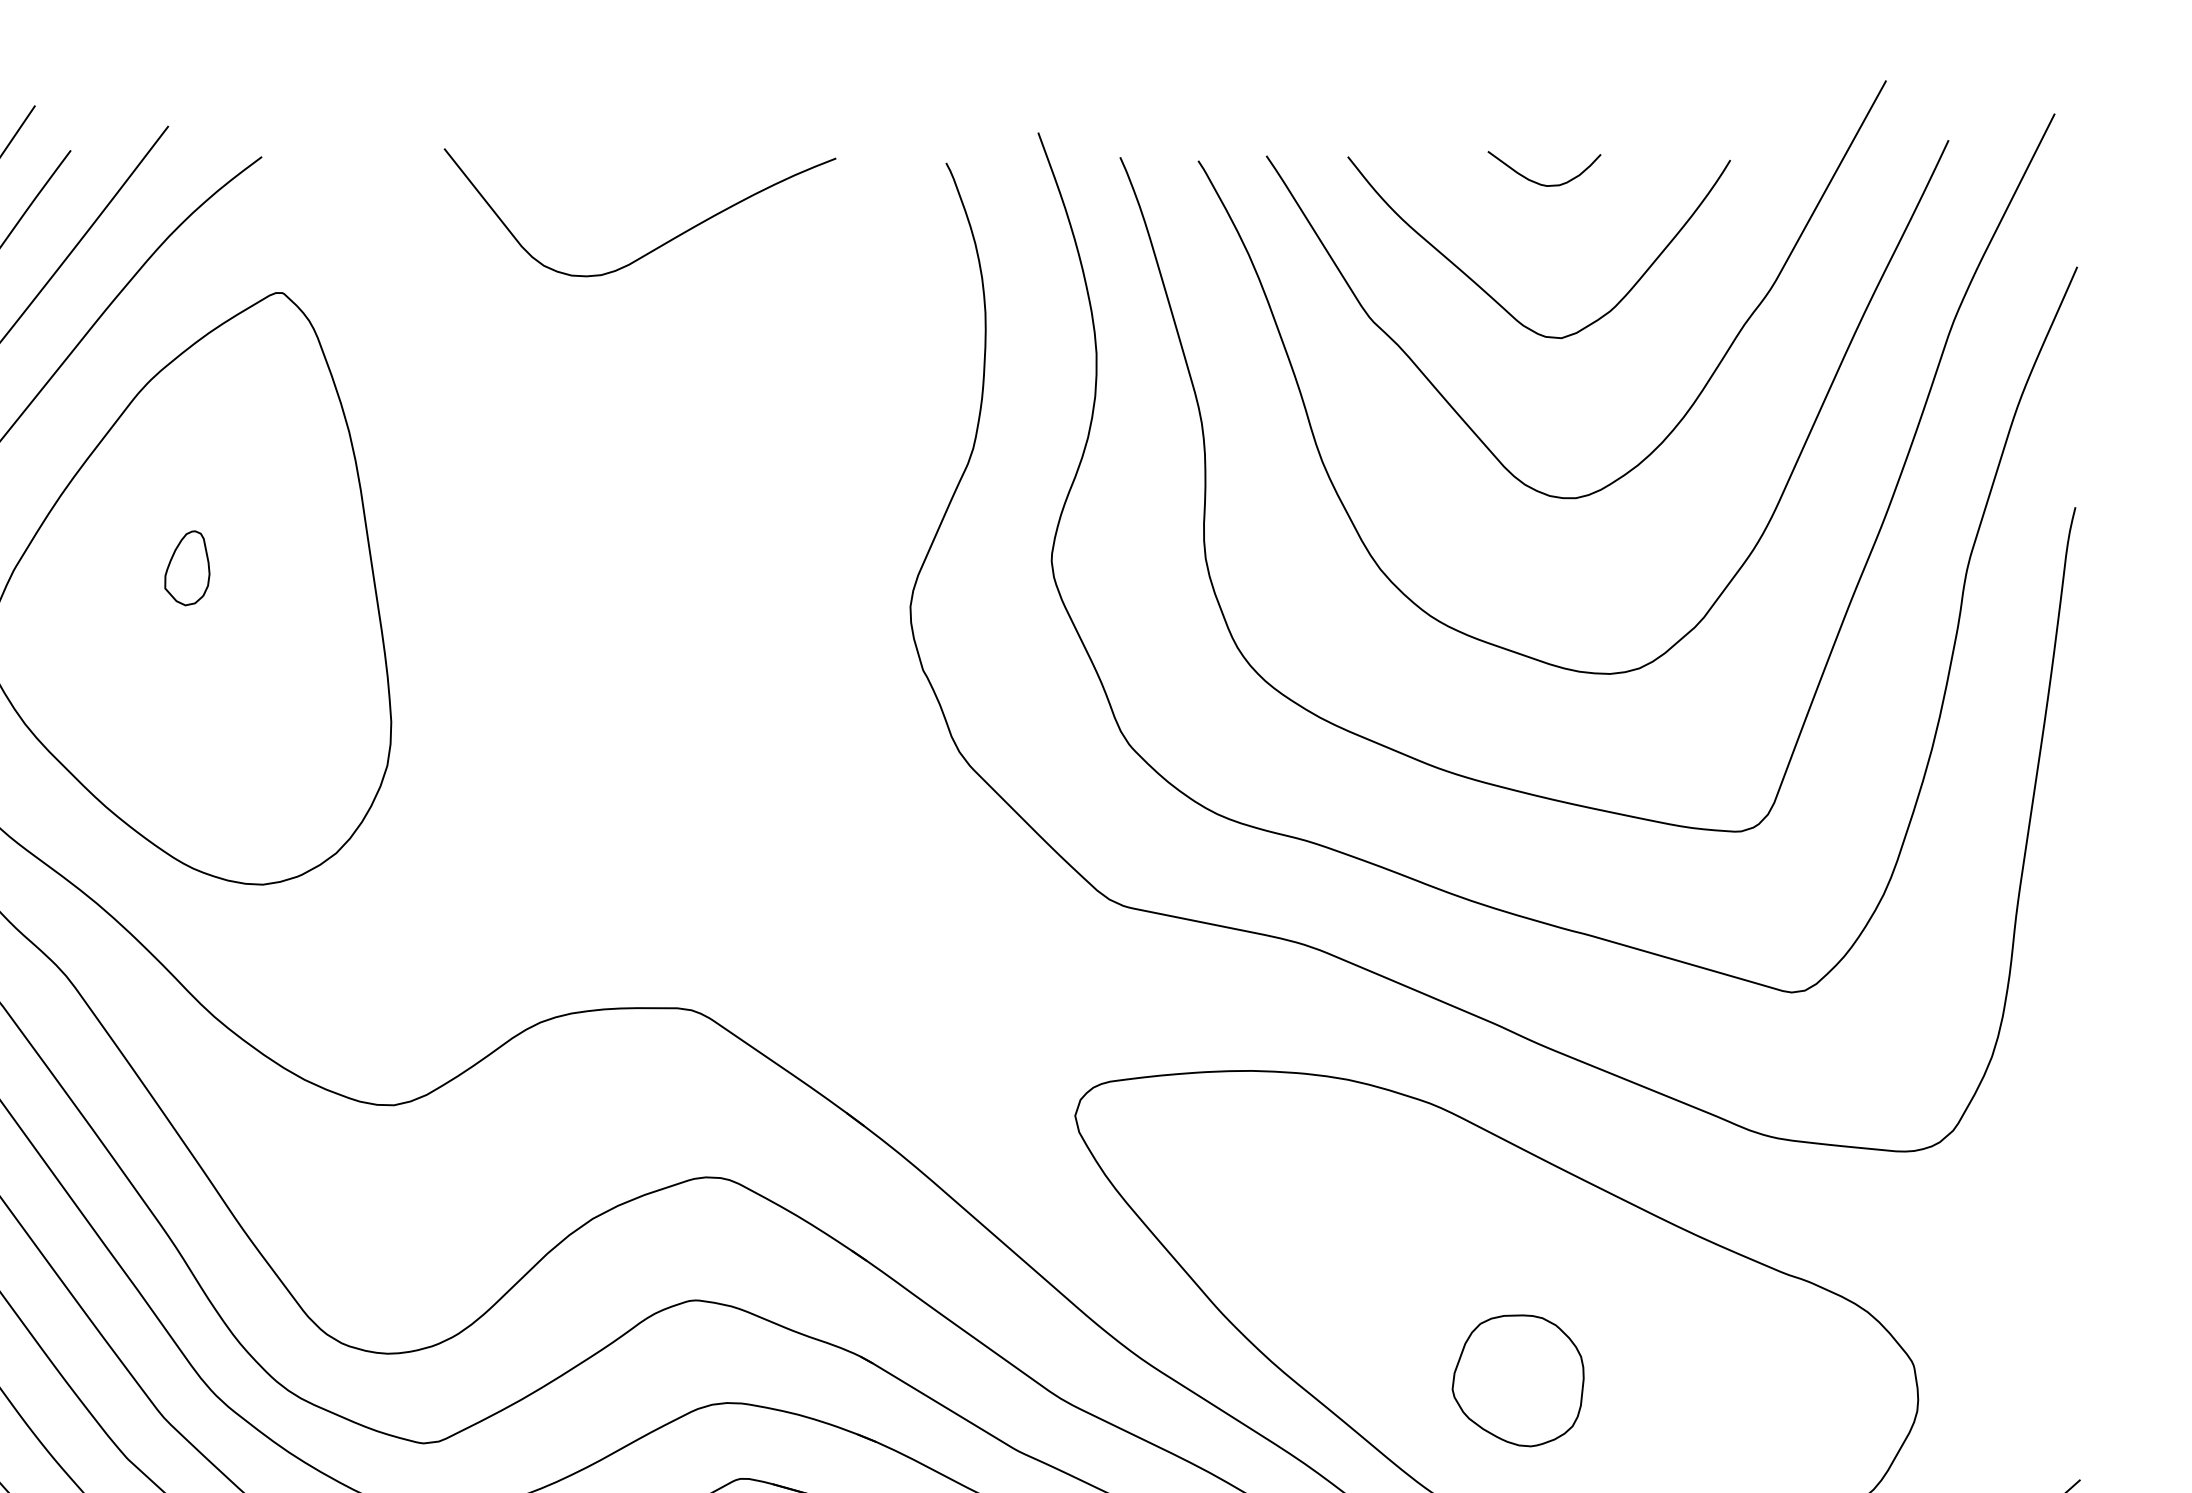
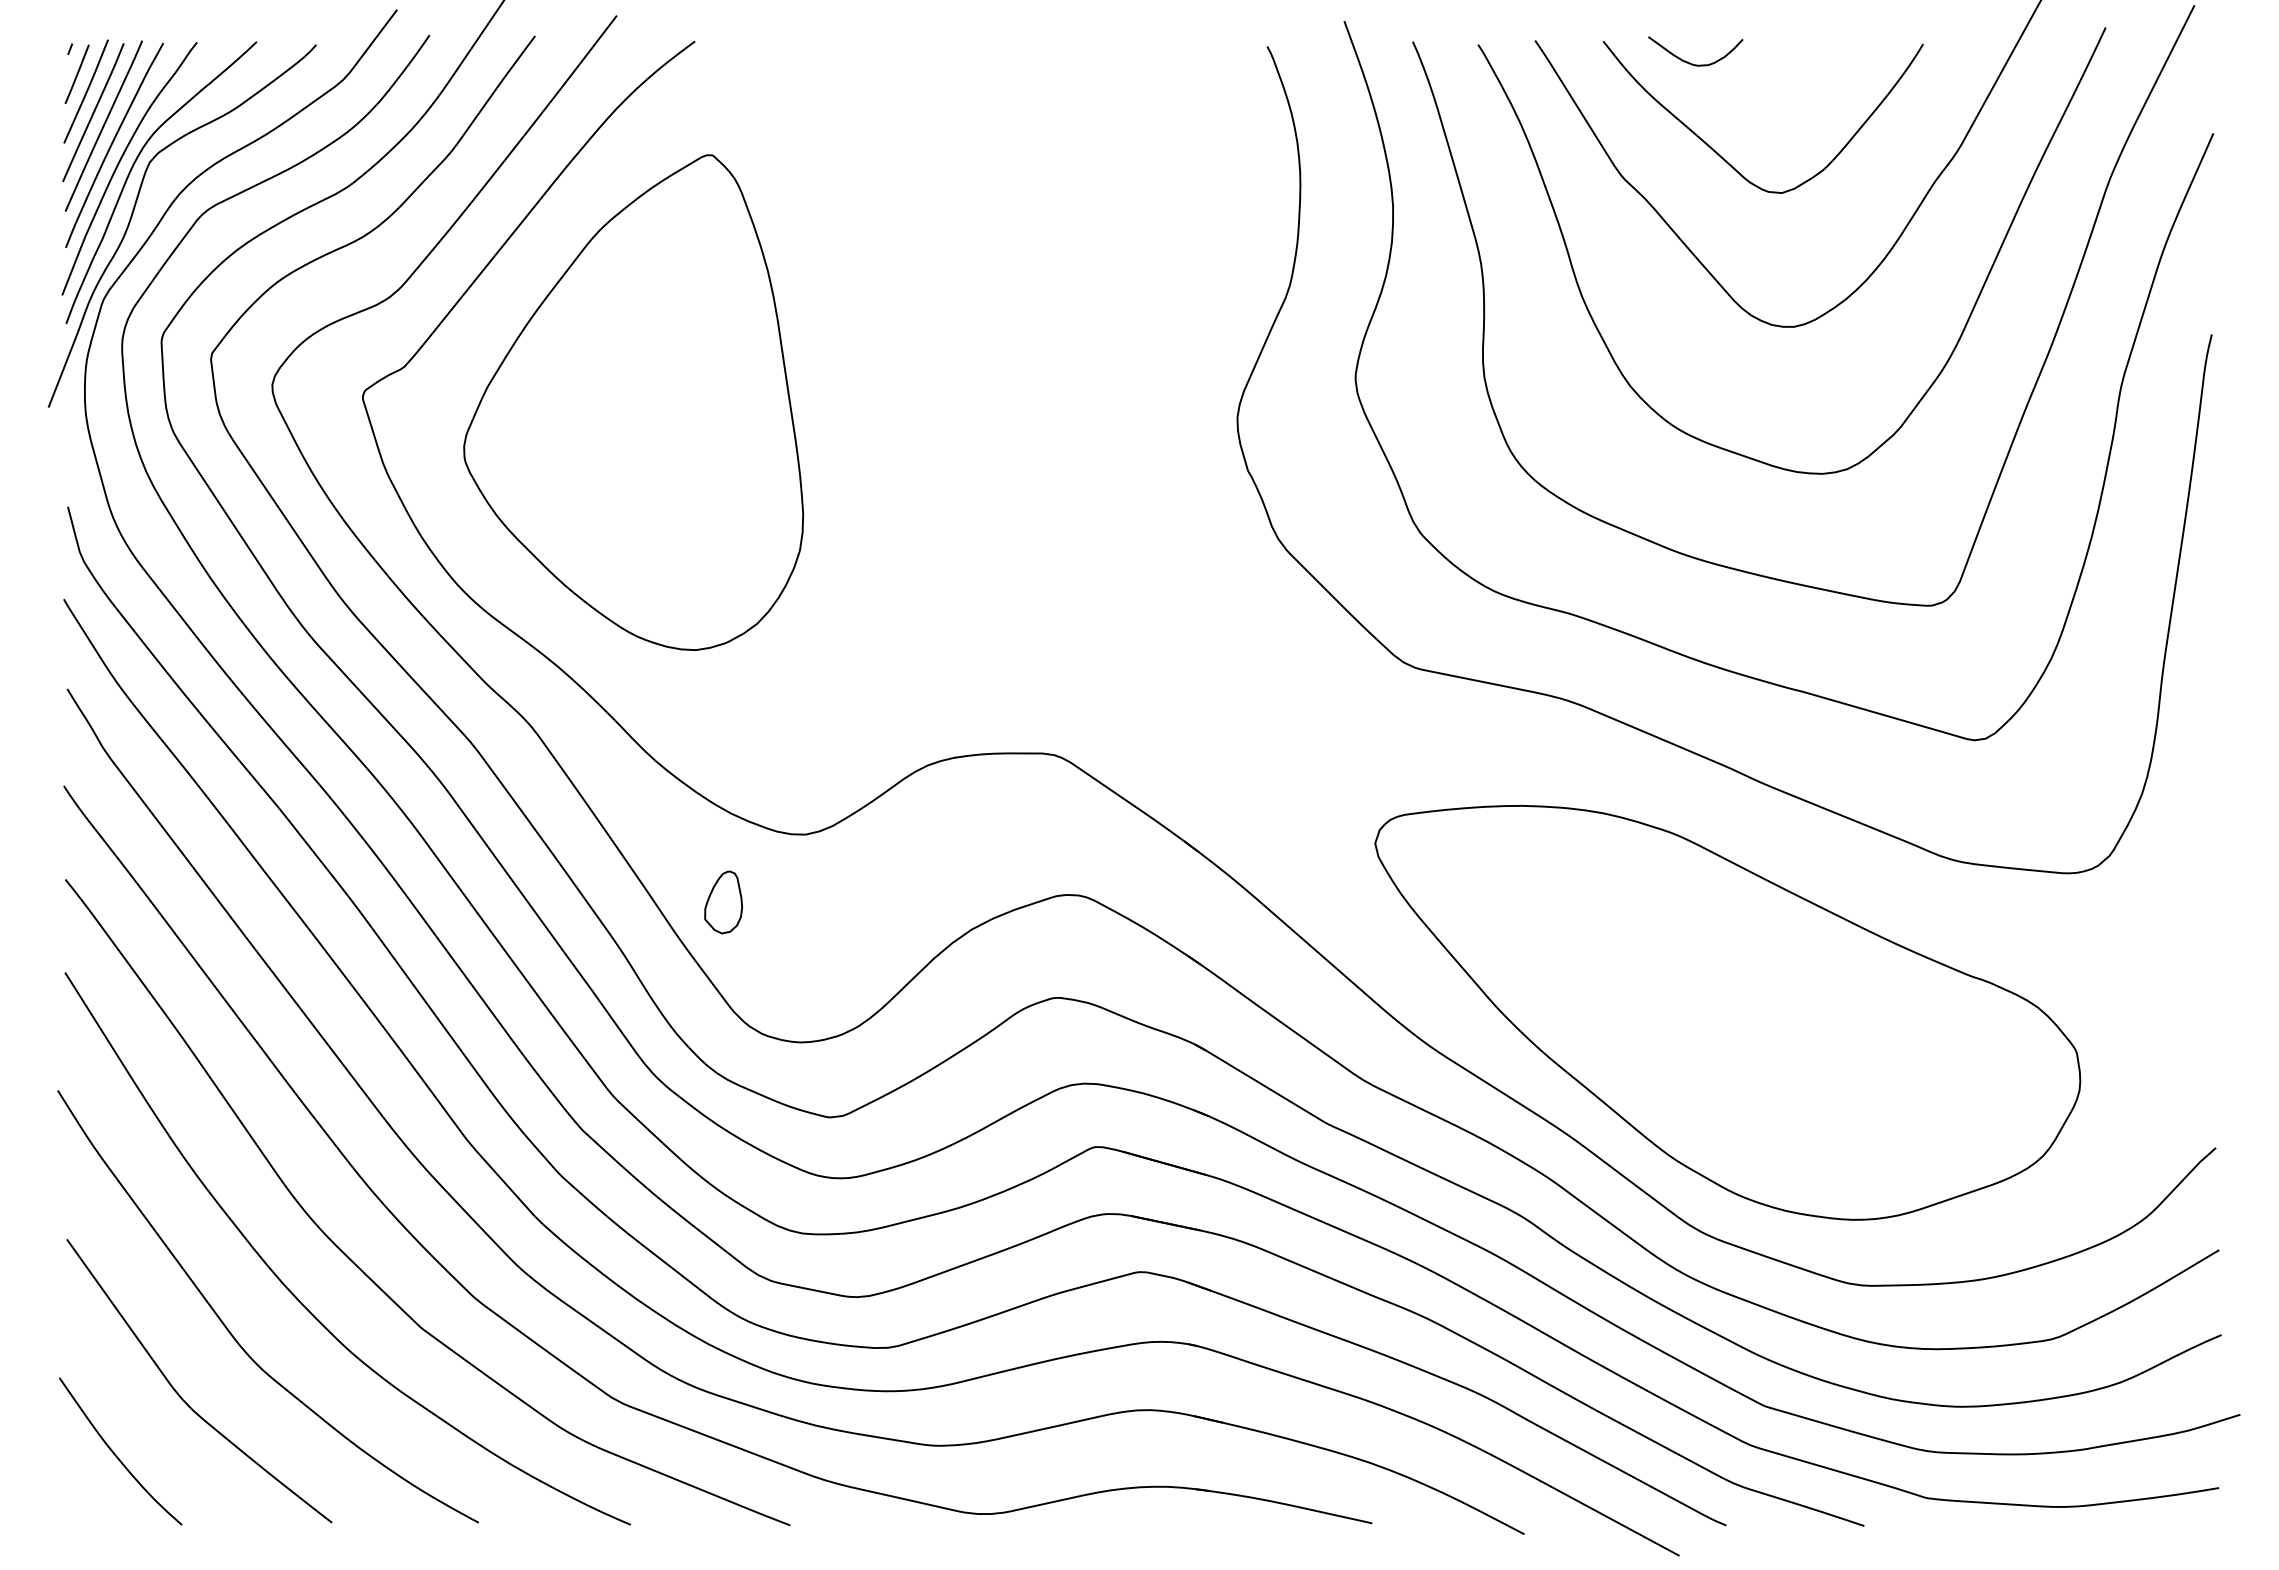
curve: (1538, 182) -> (1690, 62), moved
curve: (657, 246) -> (1025, 116), removed
part: (187, 568) -> (723, 902), moved
part: (1517, 1380) -> (1745, 1064), removed

